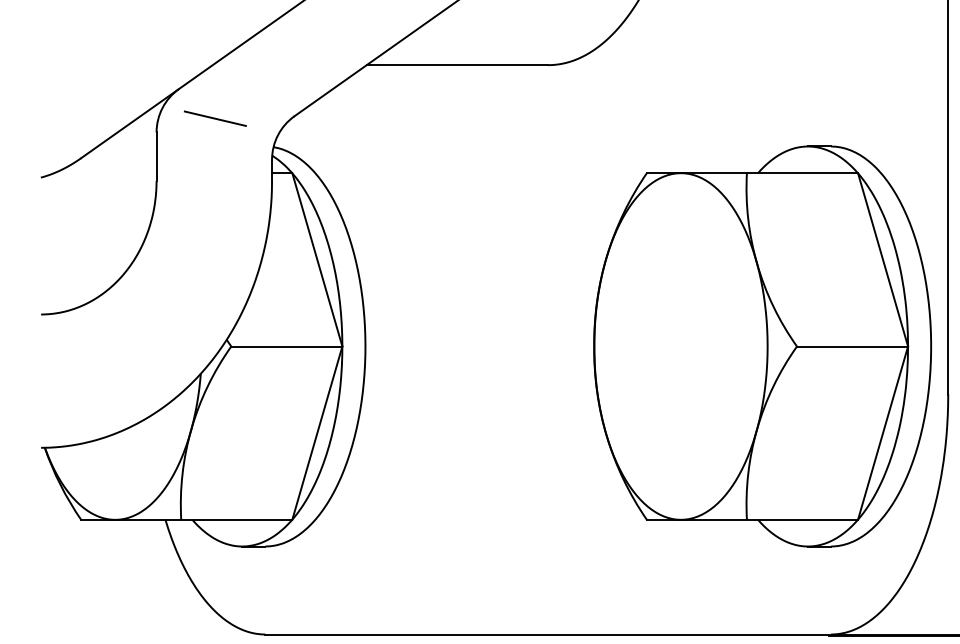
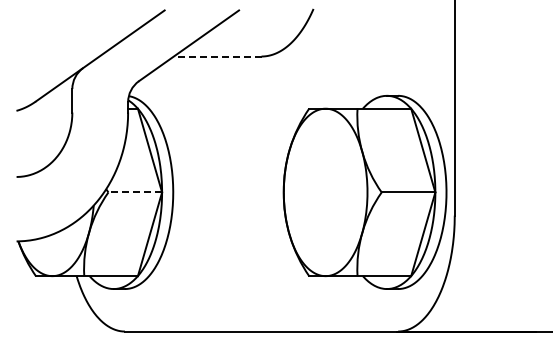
line: (457, 65) -> (217, 56), solid -> dashed
line: (214, 116) -> (100, 81), removed
line: (287, 346) -> (135, 192), solid -> dashed

